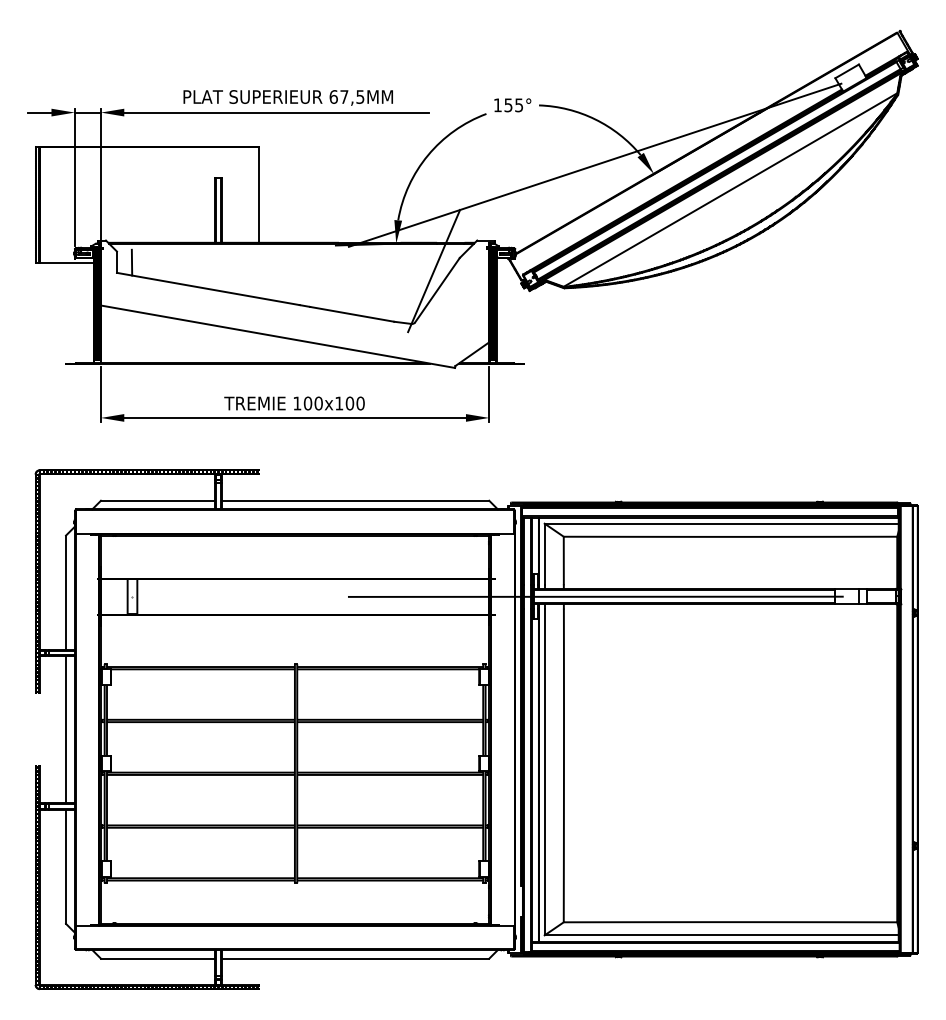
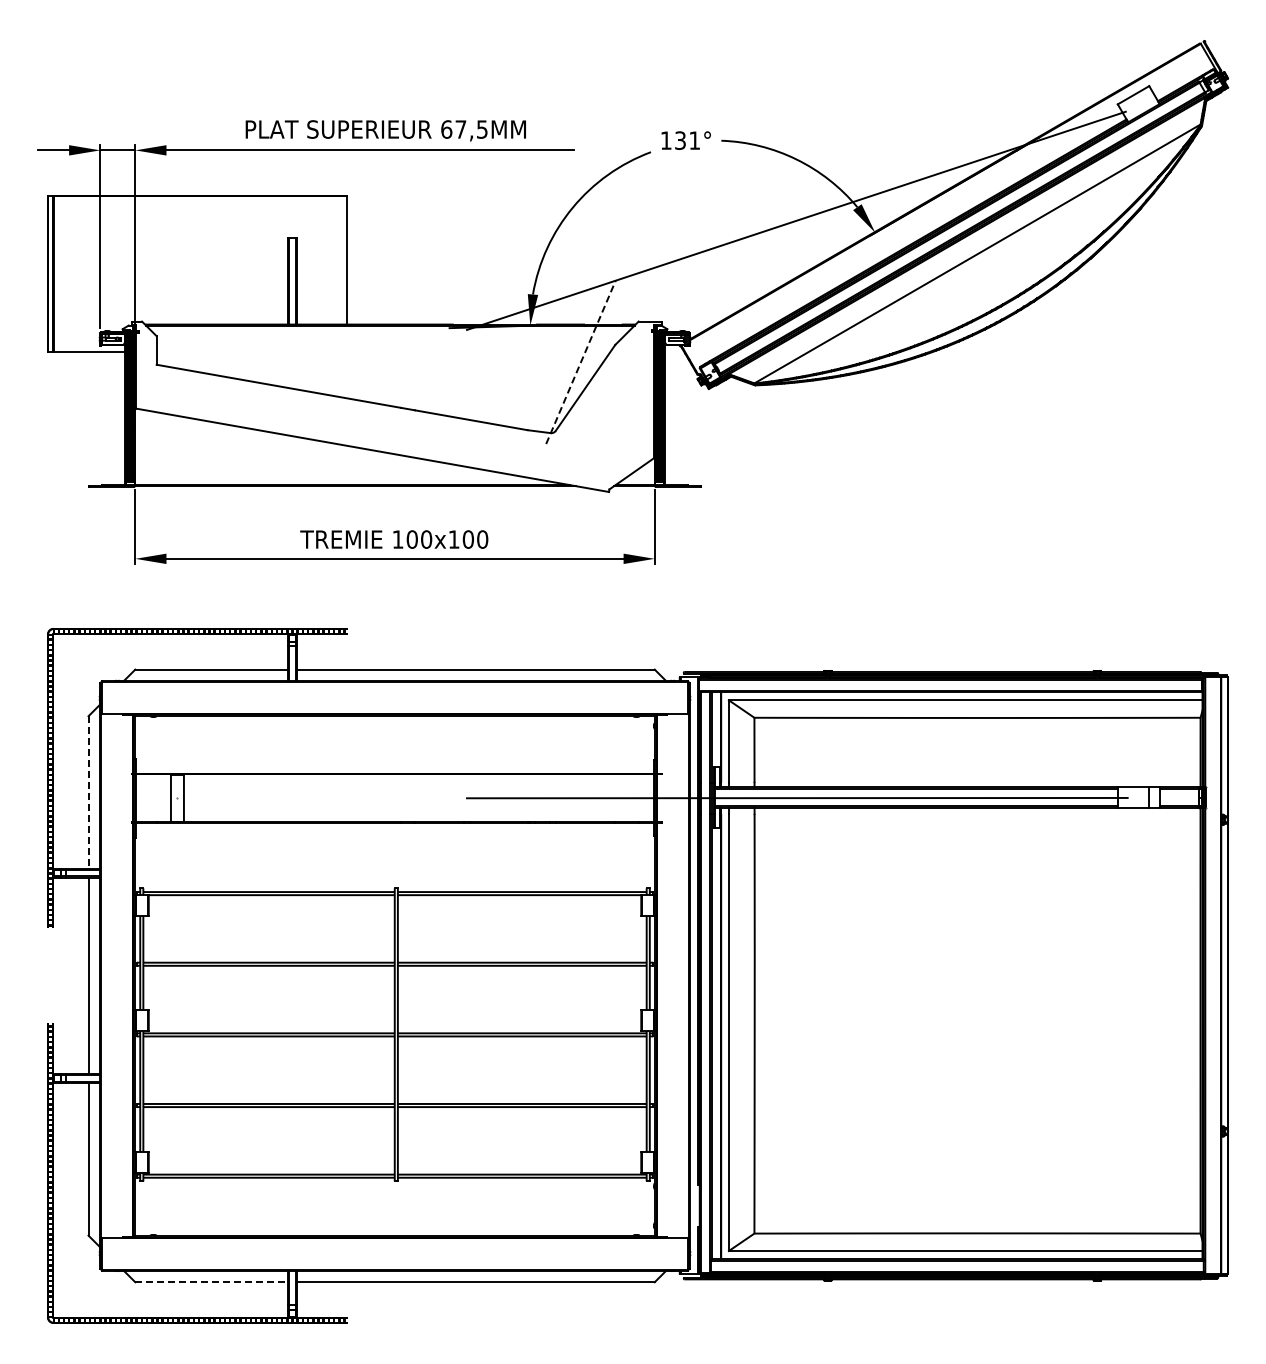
text: (513, 105) -> (687, 140), 155° -> 131°
line: (131, 262) -> (176, 350), removed
line: (433, 271) -> (580, 362), solid -> dashed
line: (65, 593) -> (88, 793), solid -> dashed
line: (158, 958) -> (212, 1282), solid -> dashed

